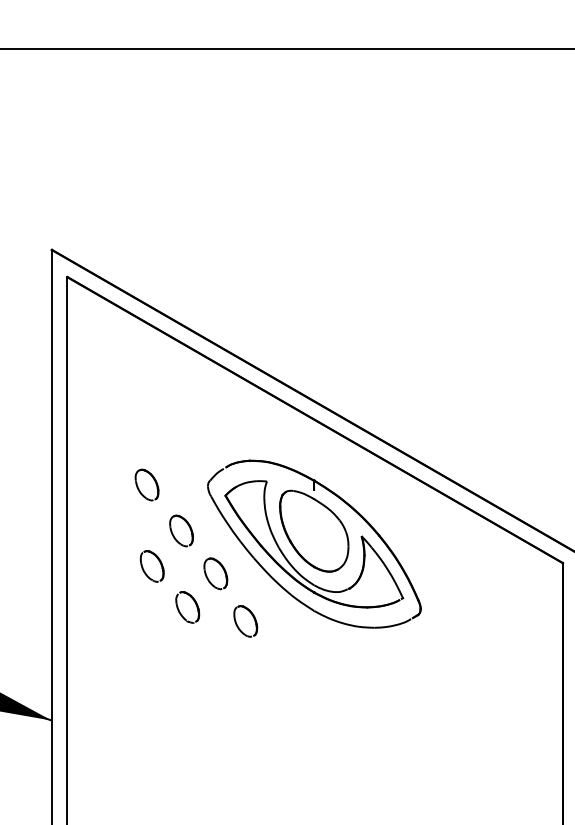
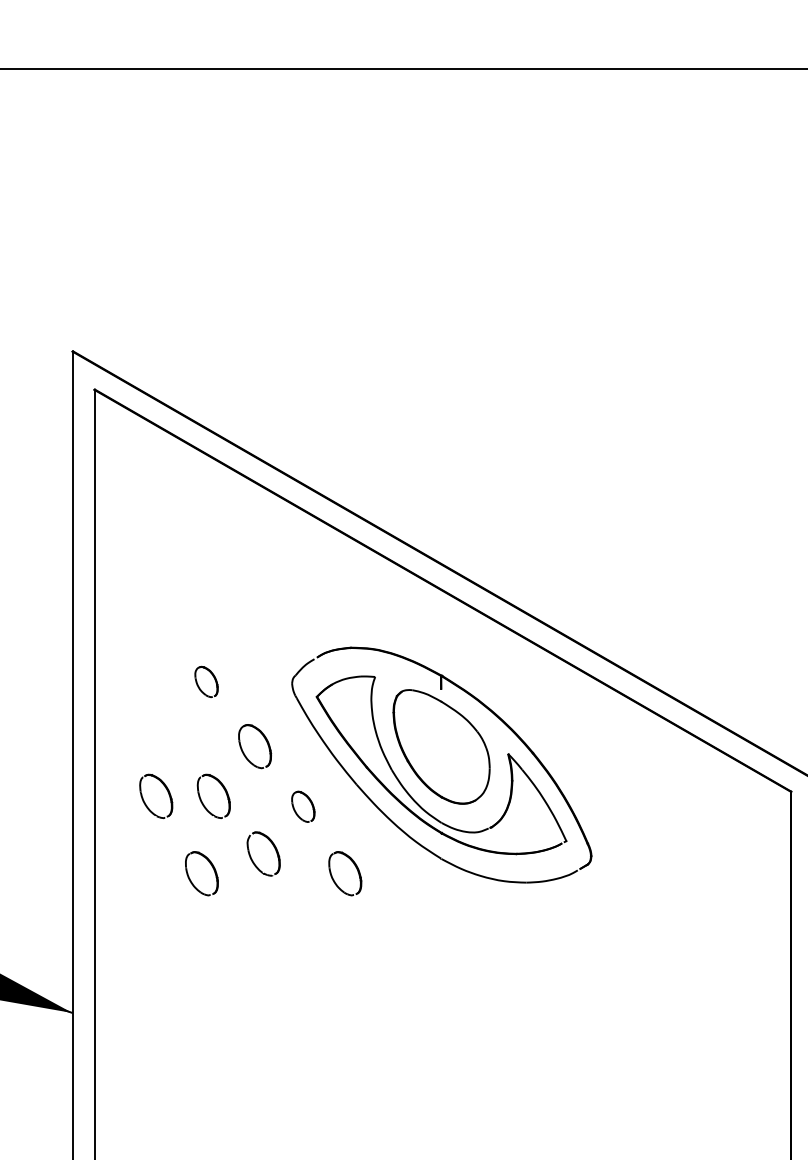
part: (146, 484) -> (205, 681), size x0.7
part: (110, 566) -> (155, 796), added
part: (215, 573) -> (302, 806), size x0.7
part: (135, 623) -> (190, 876), added

